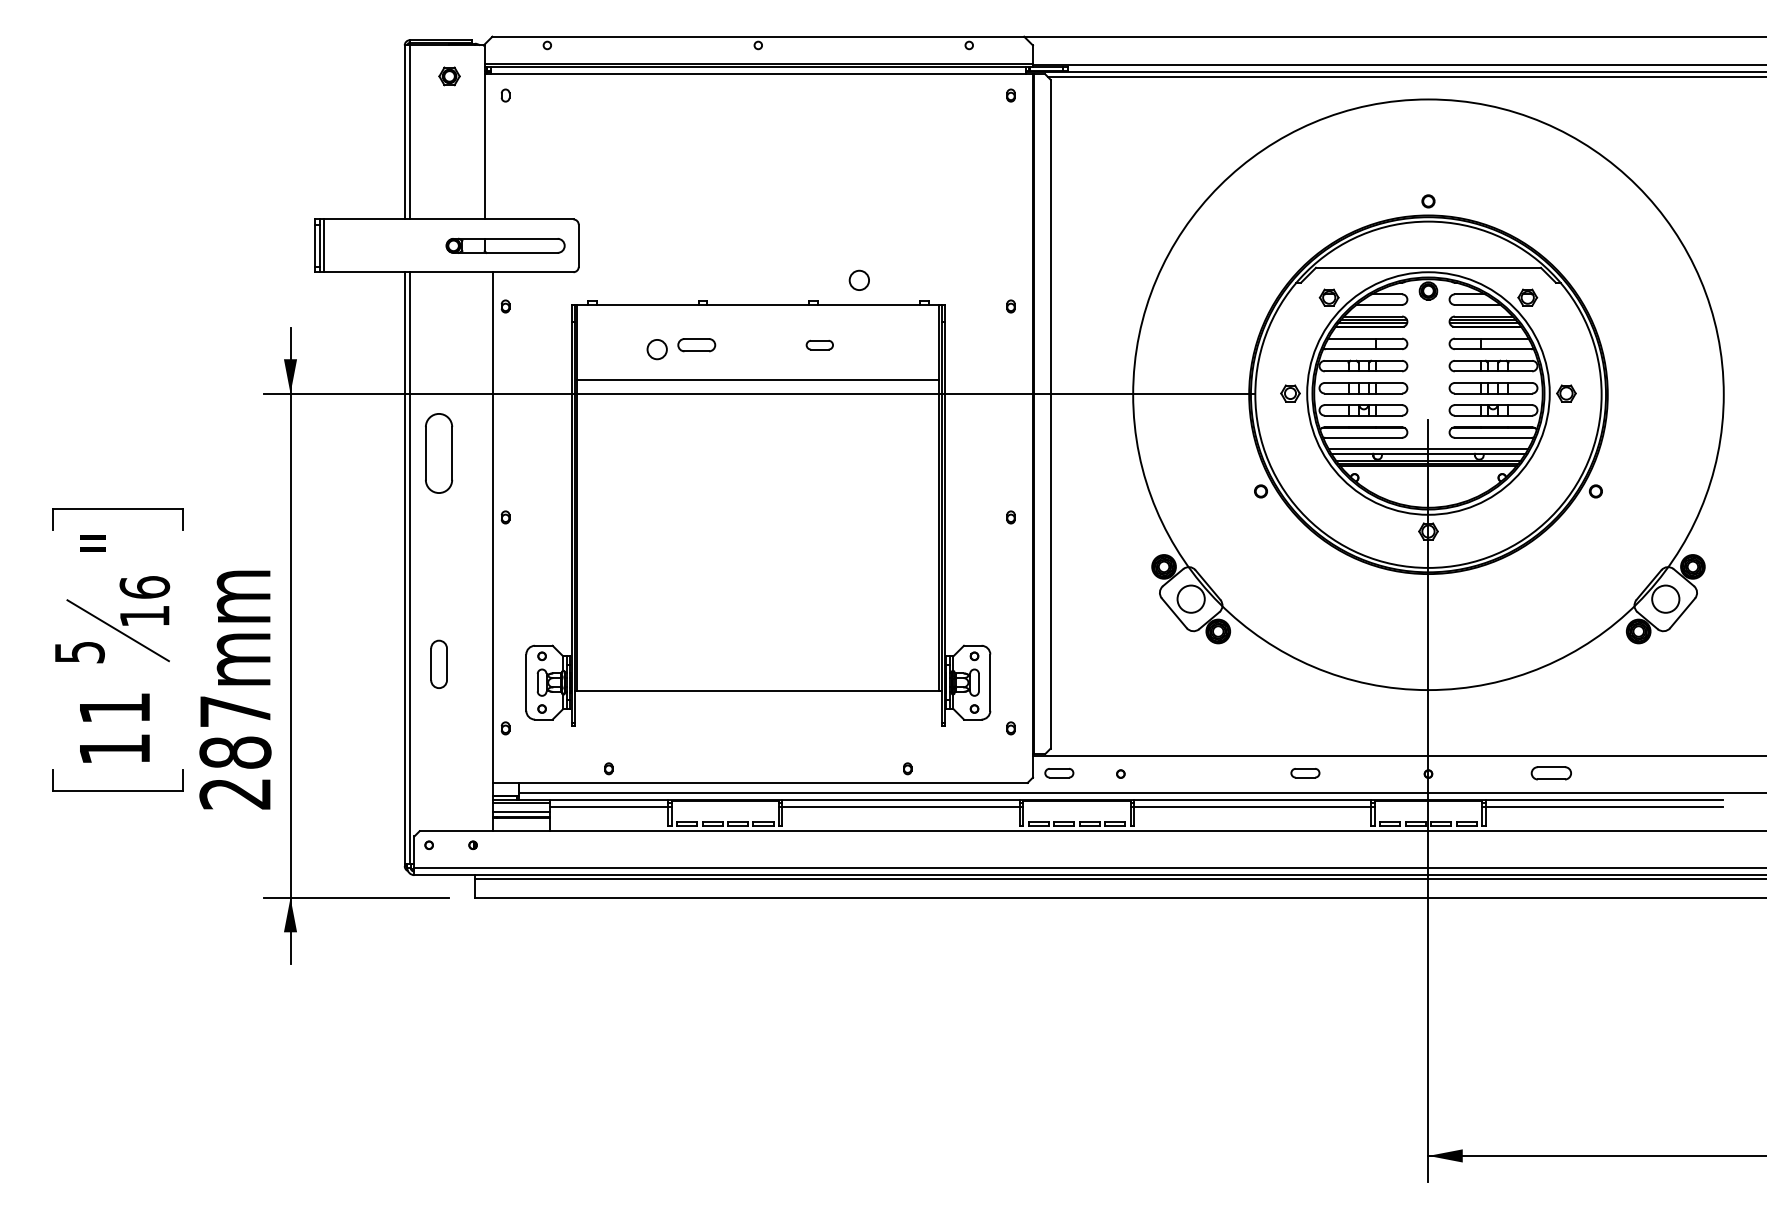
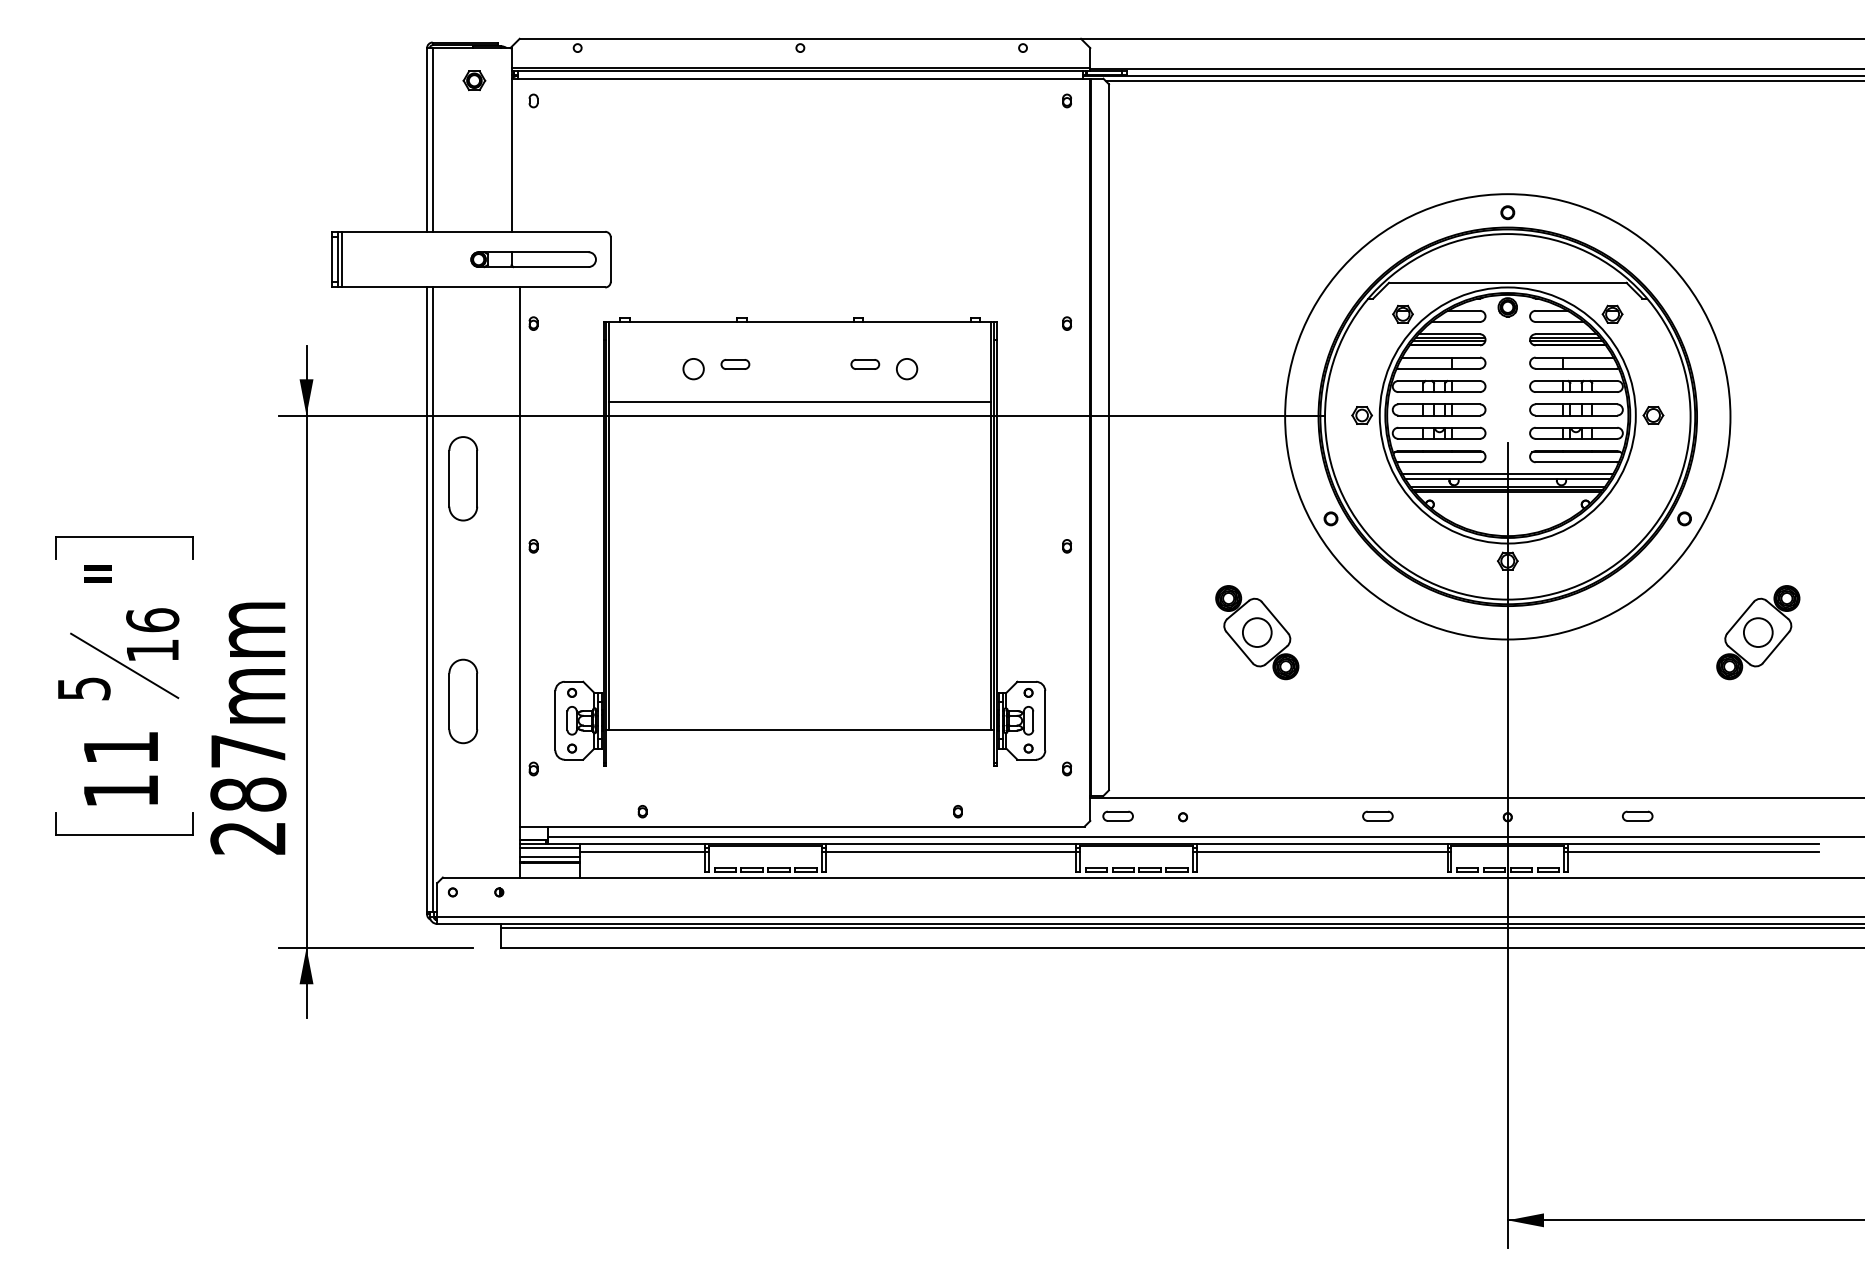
circle: (859, 280) -> (907, 369), moved
part: (696, 345) -> (735, 364), size x0.71
circle: (1428, 394) -> (1507, 416), size x0.71
part: (439, 664) -> (463, 701), size x1.67
part: (1551, 772) -> (1637, 815), size x0.71

